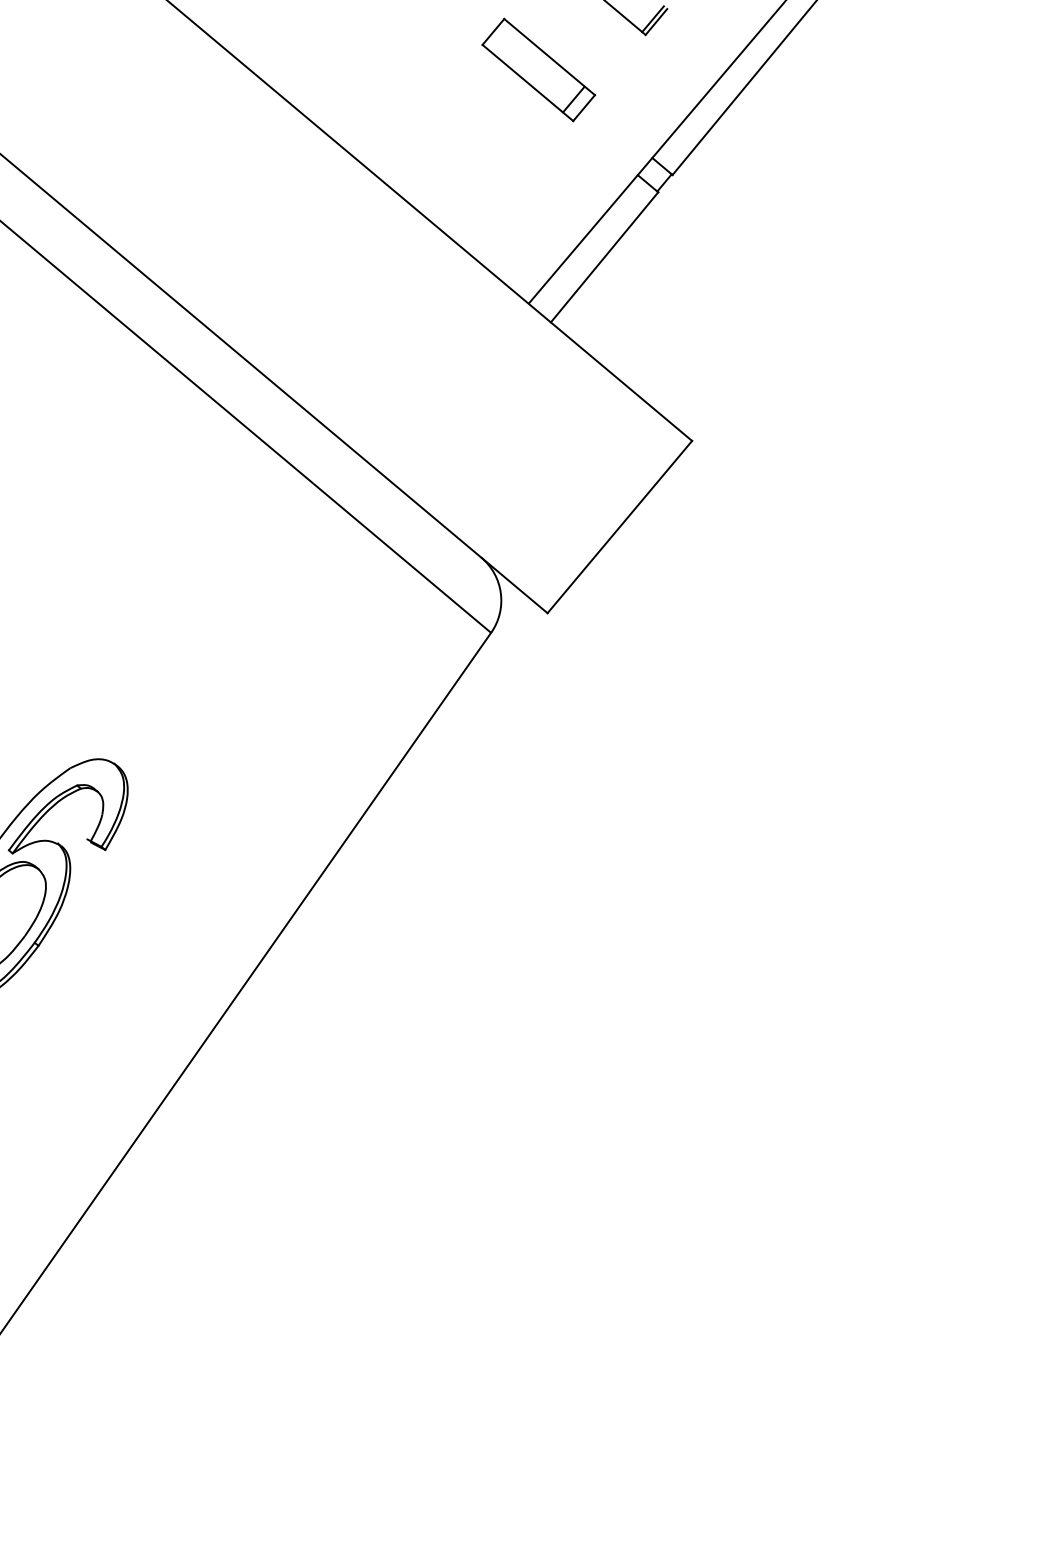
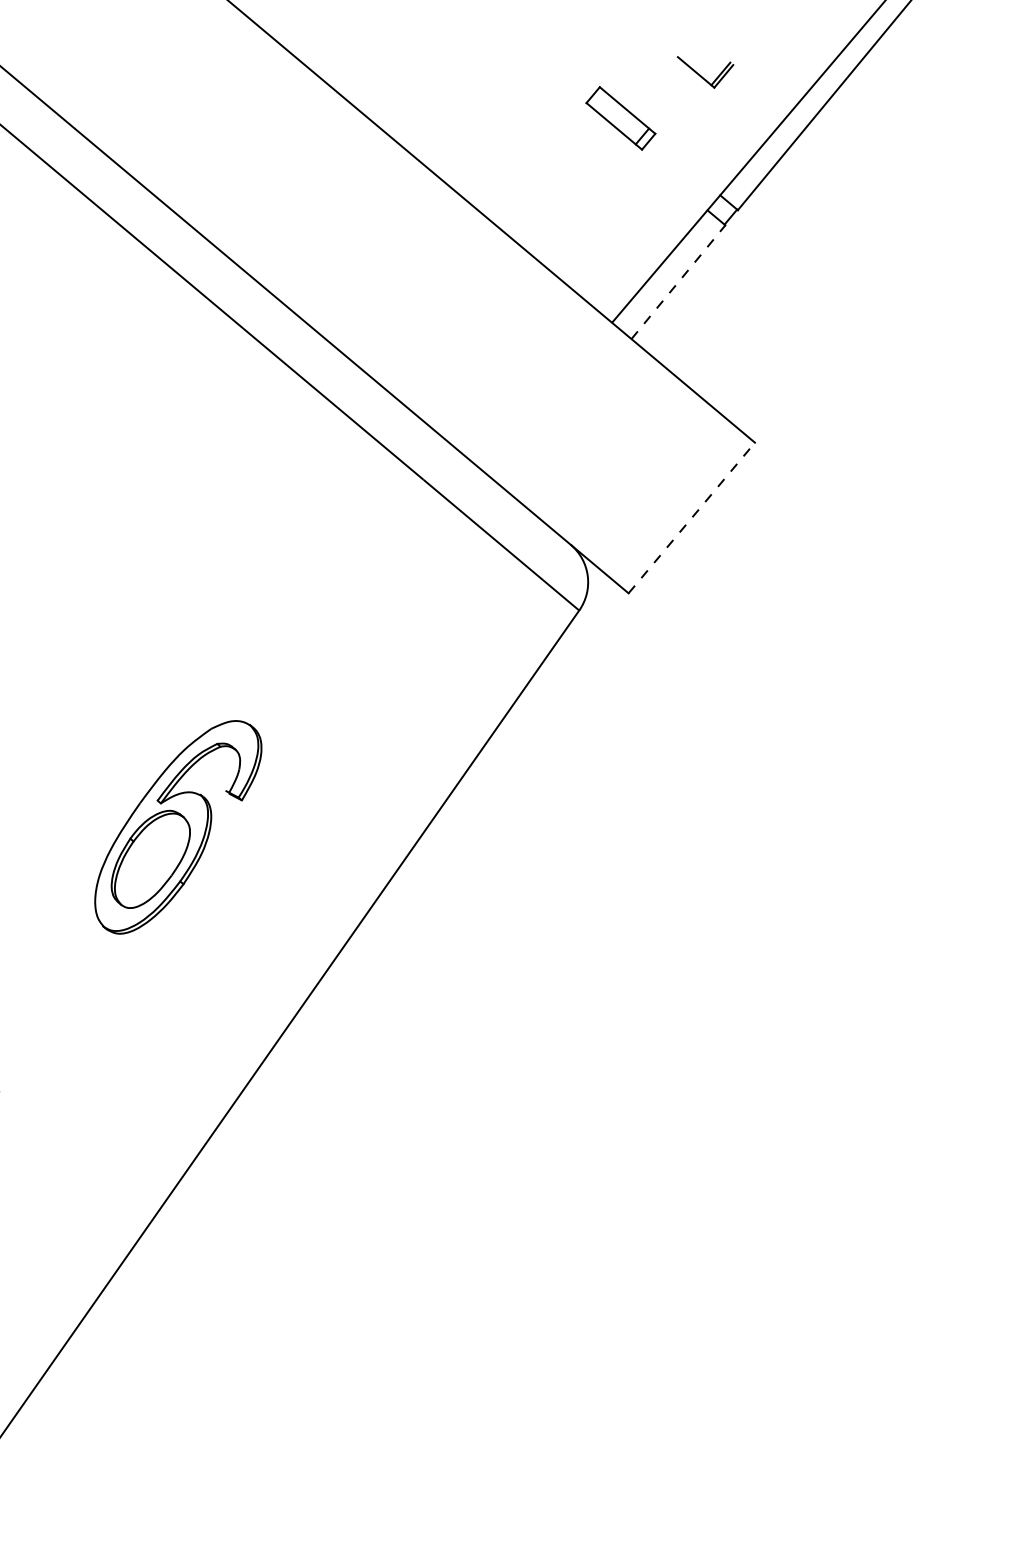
part: (538, 70) -> (620, 118), size x0.7
line: (604, 257) -> (678, 282), solid -> dashed
line: (620, 526) -> (692, 517), solid -> dashed

